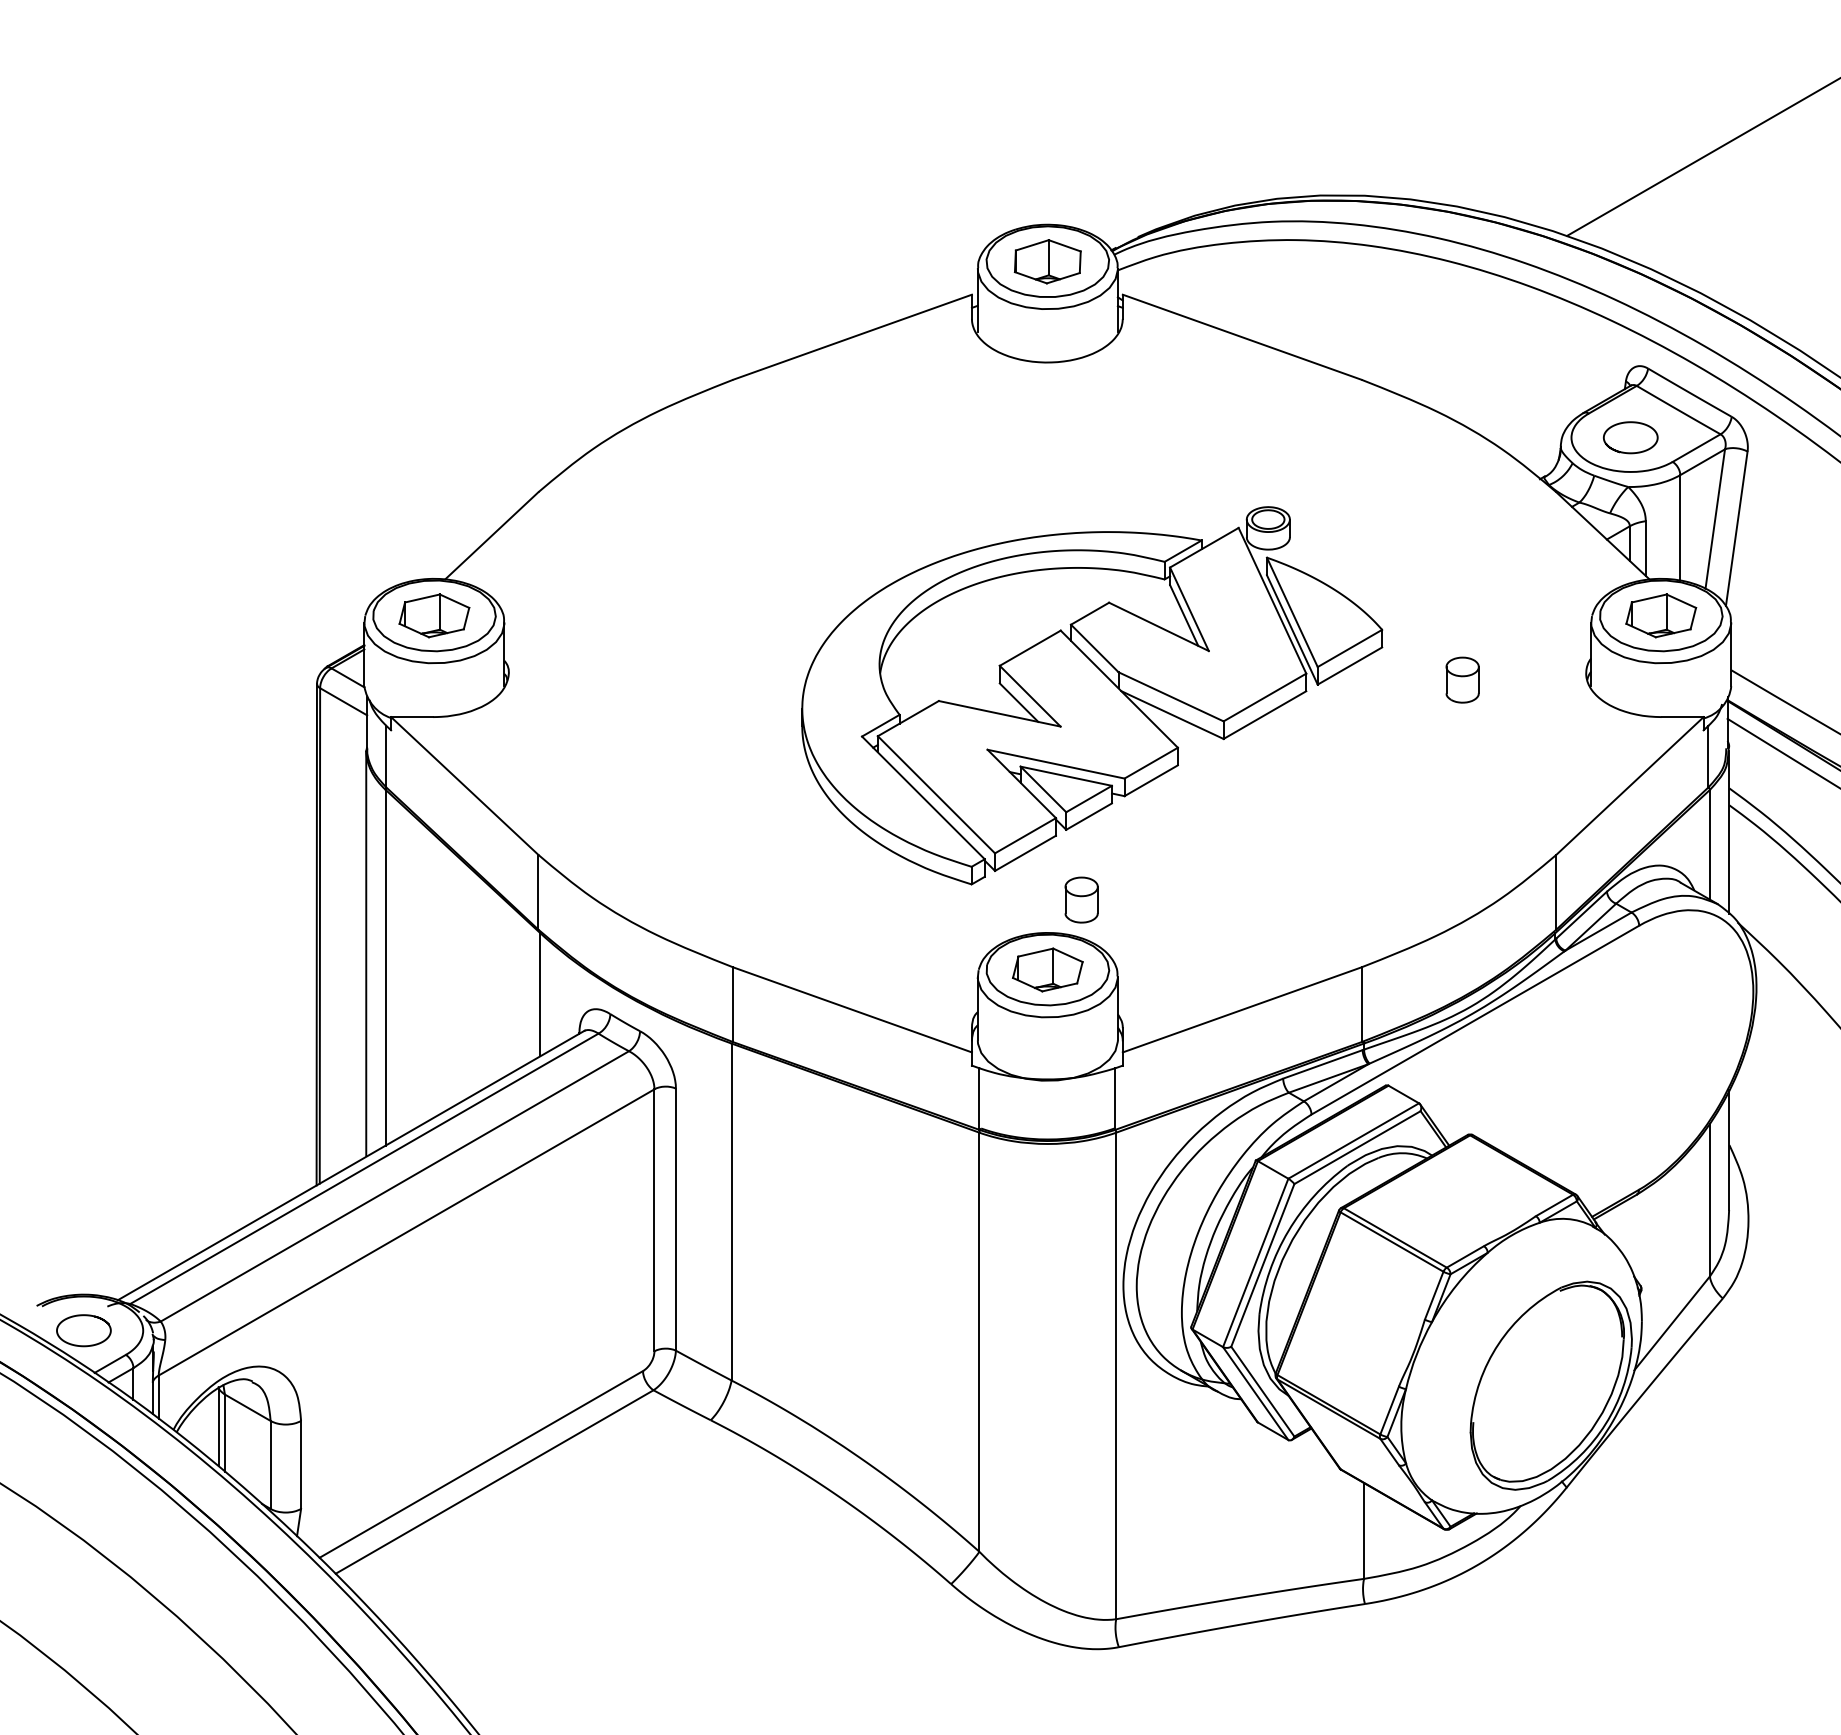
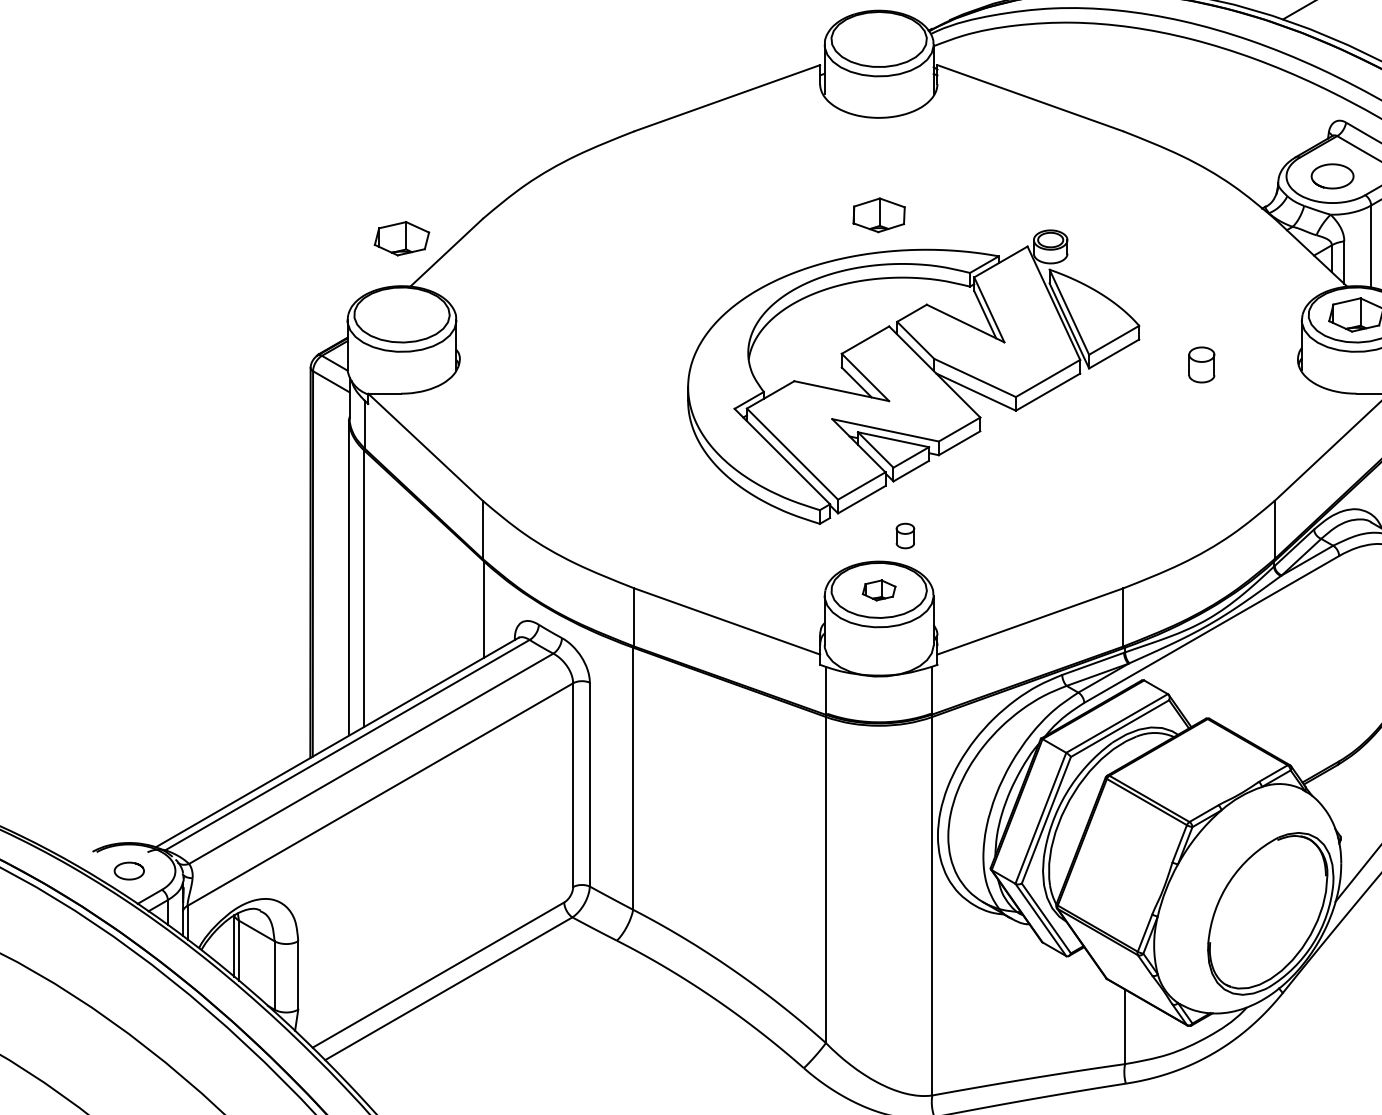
part: (1047, 261) -> (878, 215), moved
part: (434, 615) -> (402, 238), moved
part: (1081, 899) -> (905, 535), size x0.7
part: (1047, 969) -> (878, 590), size x0.6
part: (83, 1330) -> (128, 870), size x0.7

